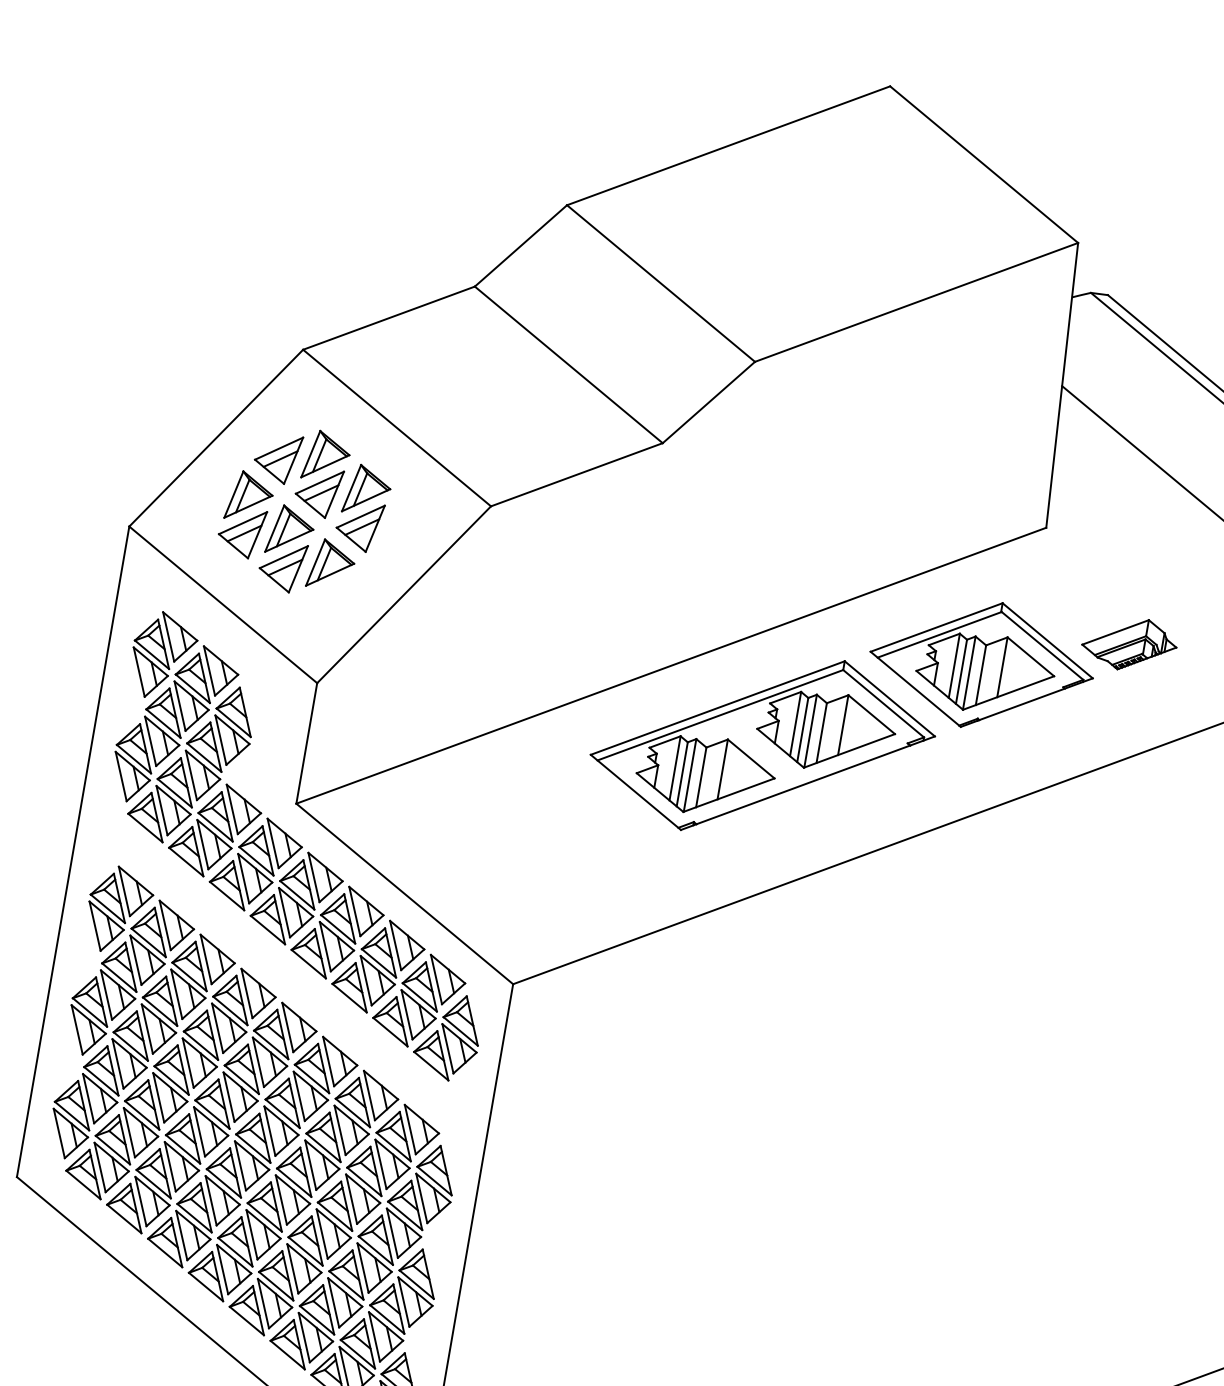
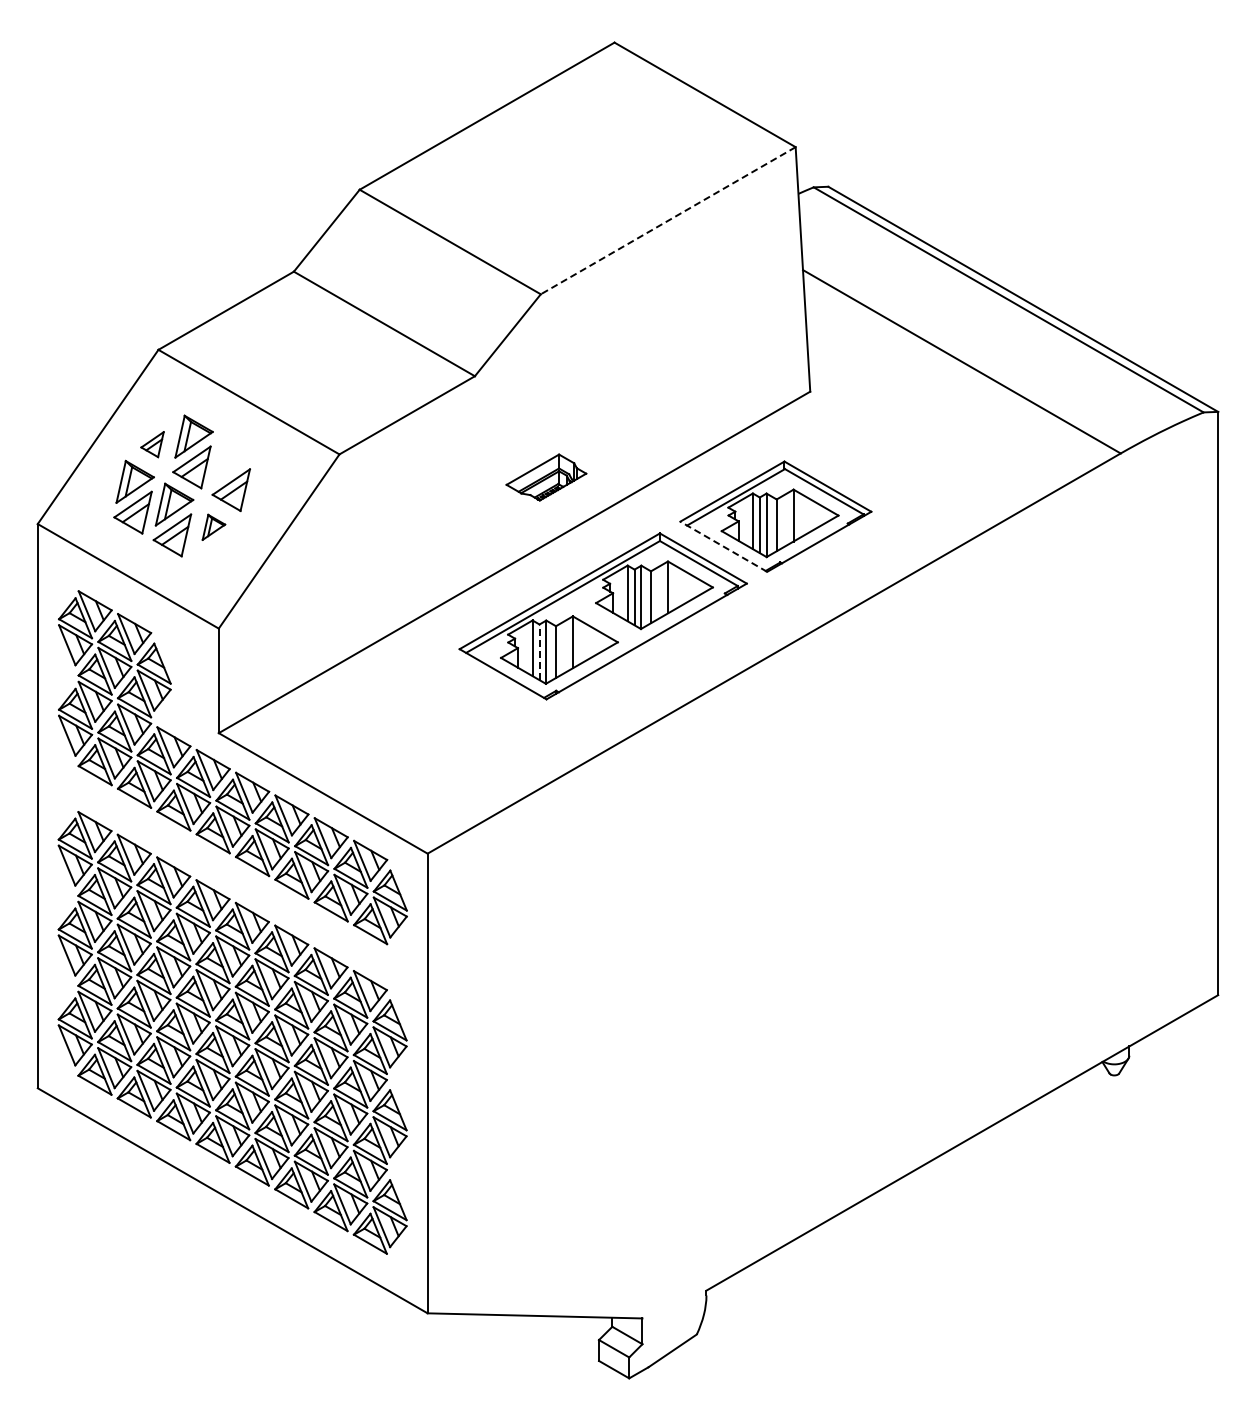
line: (915, 301) -> (667, 220), solid -> dashed
part: (277, 457) -> (152, 444), size x0.6
part: (367, 491) -> (233, 459), removed
part: (331, 565) -> (213, 527), size x0.6
part: (1129, 644) -> (546, 477), moved
line: (915, 688) -> (723, 546), solid -> dashed
line: (682, 774) -> (539, 652), solid -> dashed

